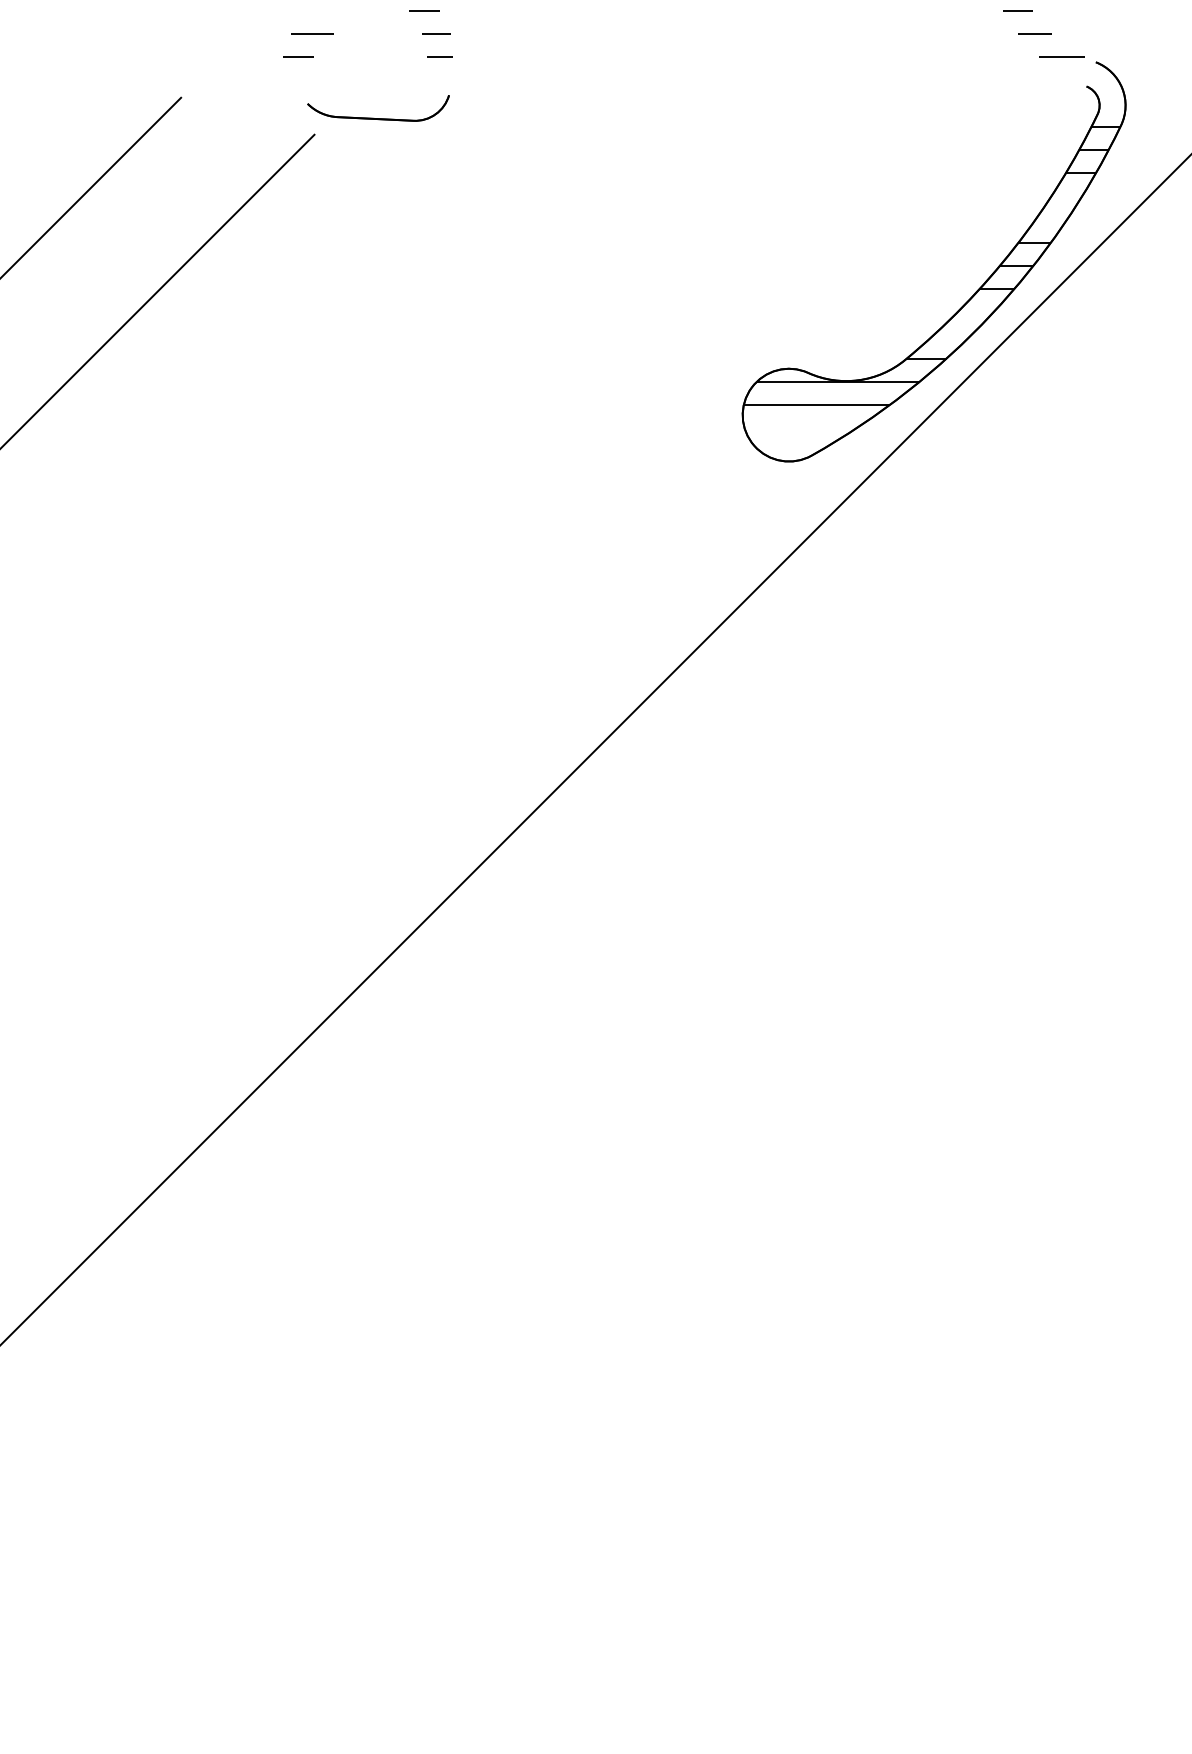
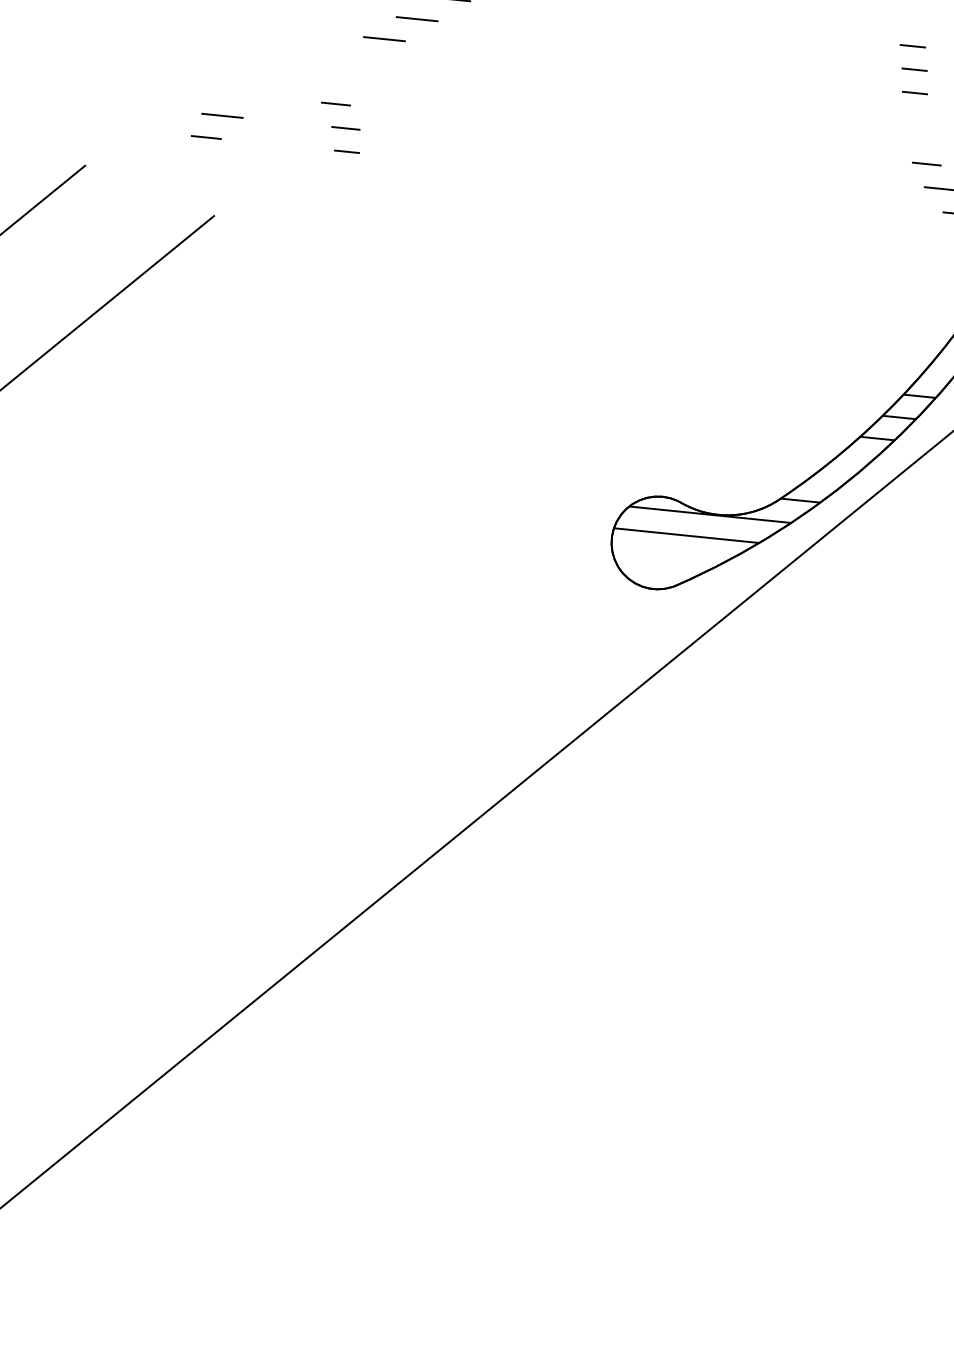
part: (378, 118) -> (279, 206), removed

